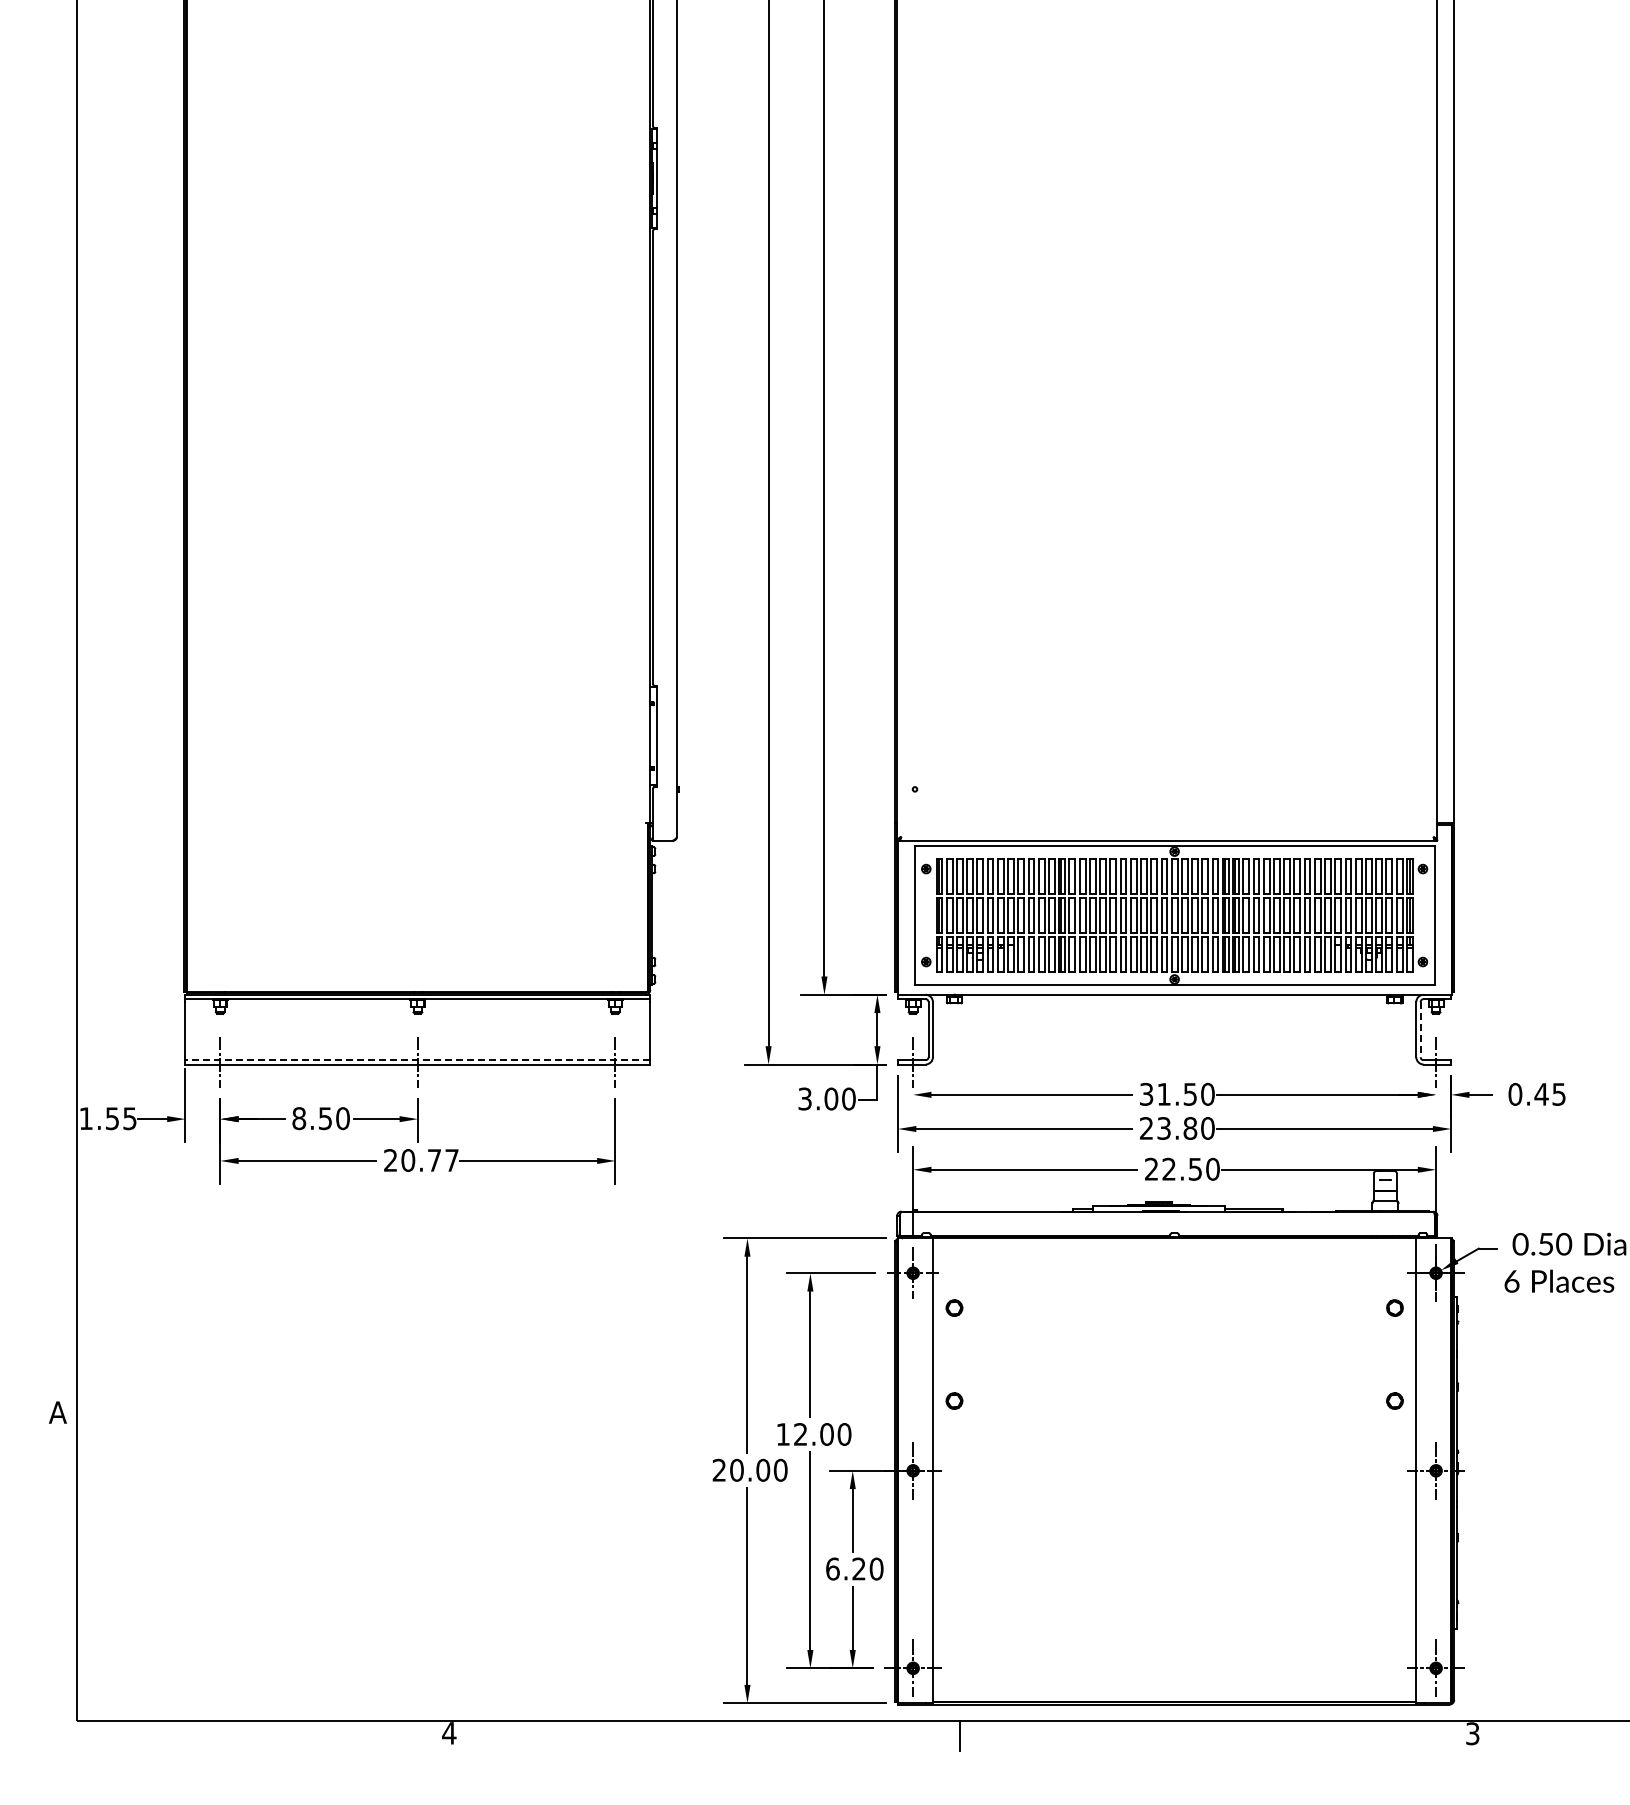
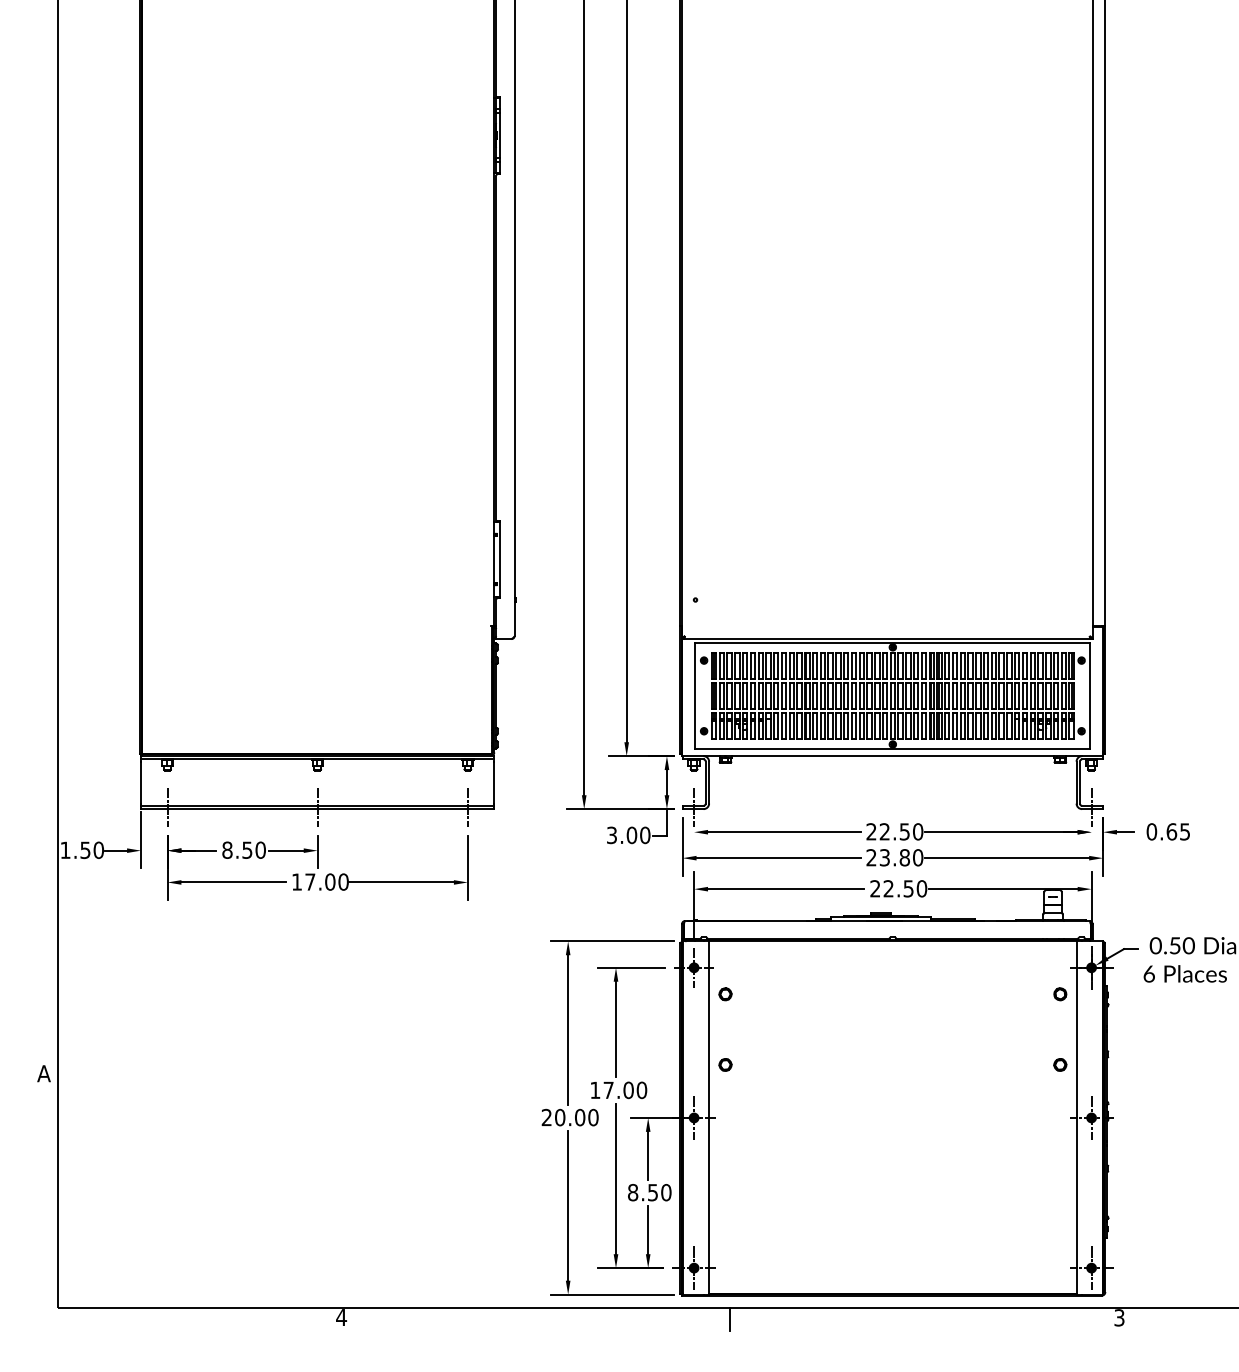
line: (1420, 1029) -> (1079, 782), dashed -> solid
line: (417, 1060) -> (317, 806), dashed -> solid
text: (1155, 1093) -> (878, 831), 31.50 -> 22.50
text: (1541, 1093) -> (1171, 831), 0.45 -> 0.65
text: (129, 1118) -> (98, 850), 1.55 -> 1.50
text: (421, 1160) -> (320, 882), 20.77 -> 17.00
text: (800, 1434) -> (608, 1090), 12.00 -> 17.00
text: (845, 1568) -> (642, 1192), 6.20 -> 8.50

